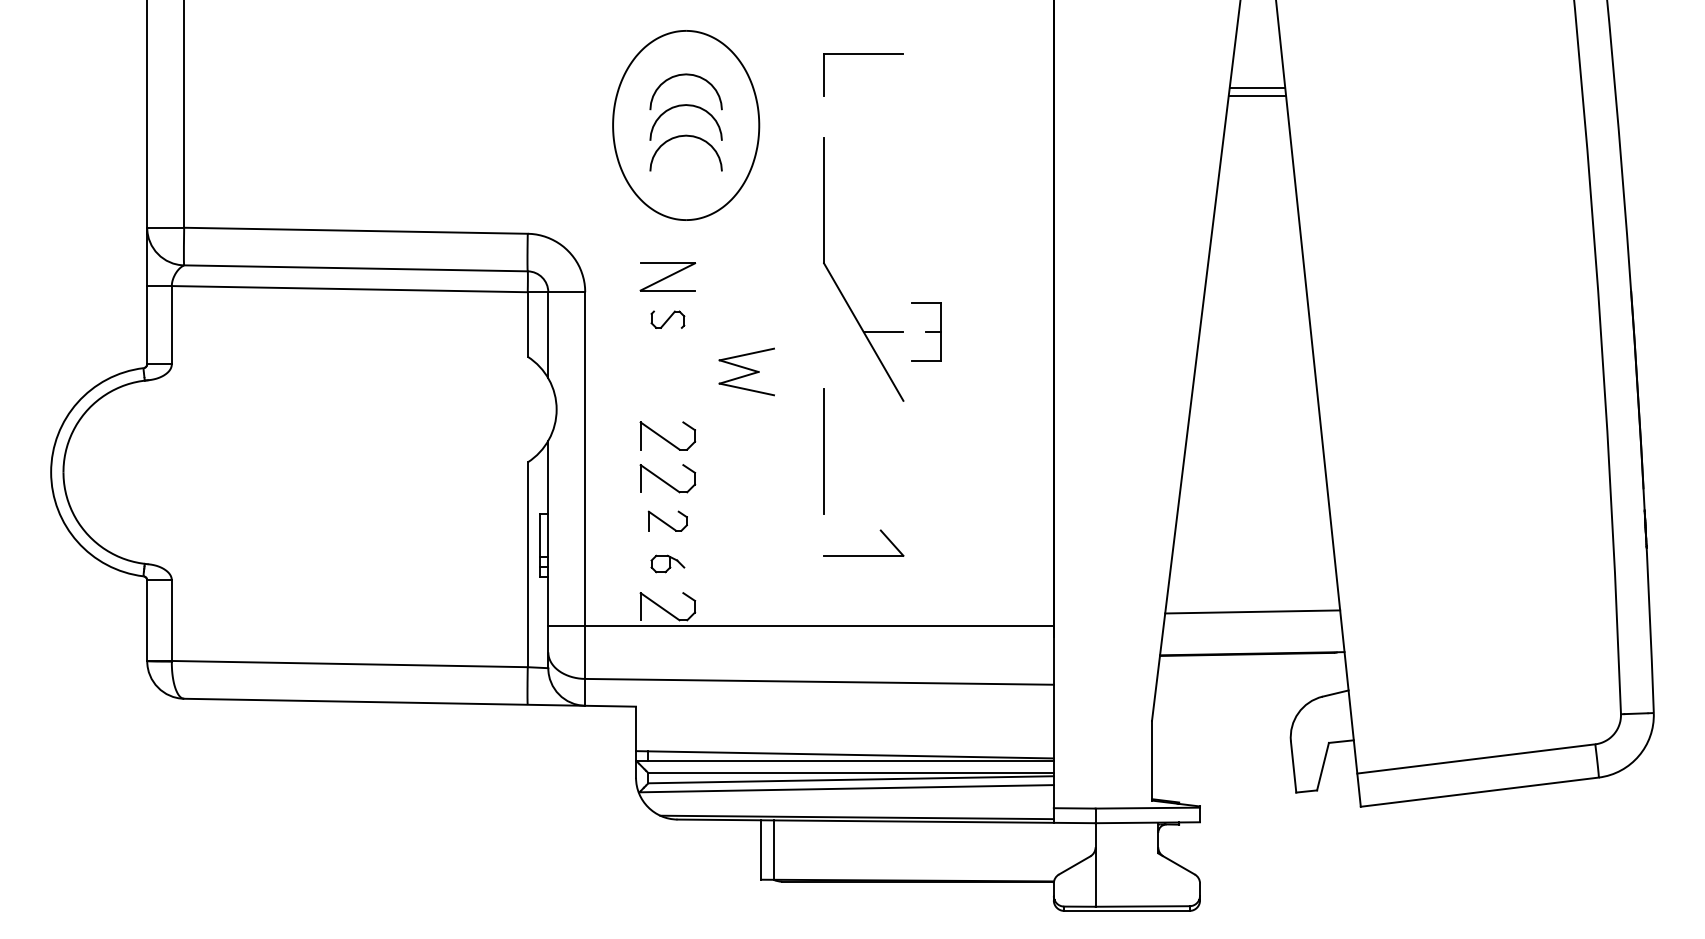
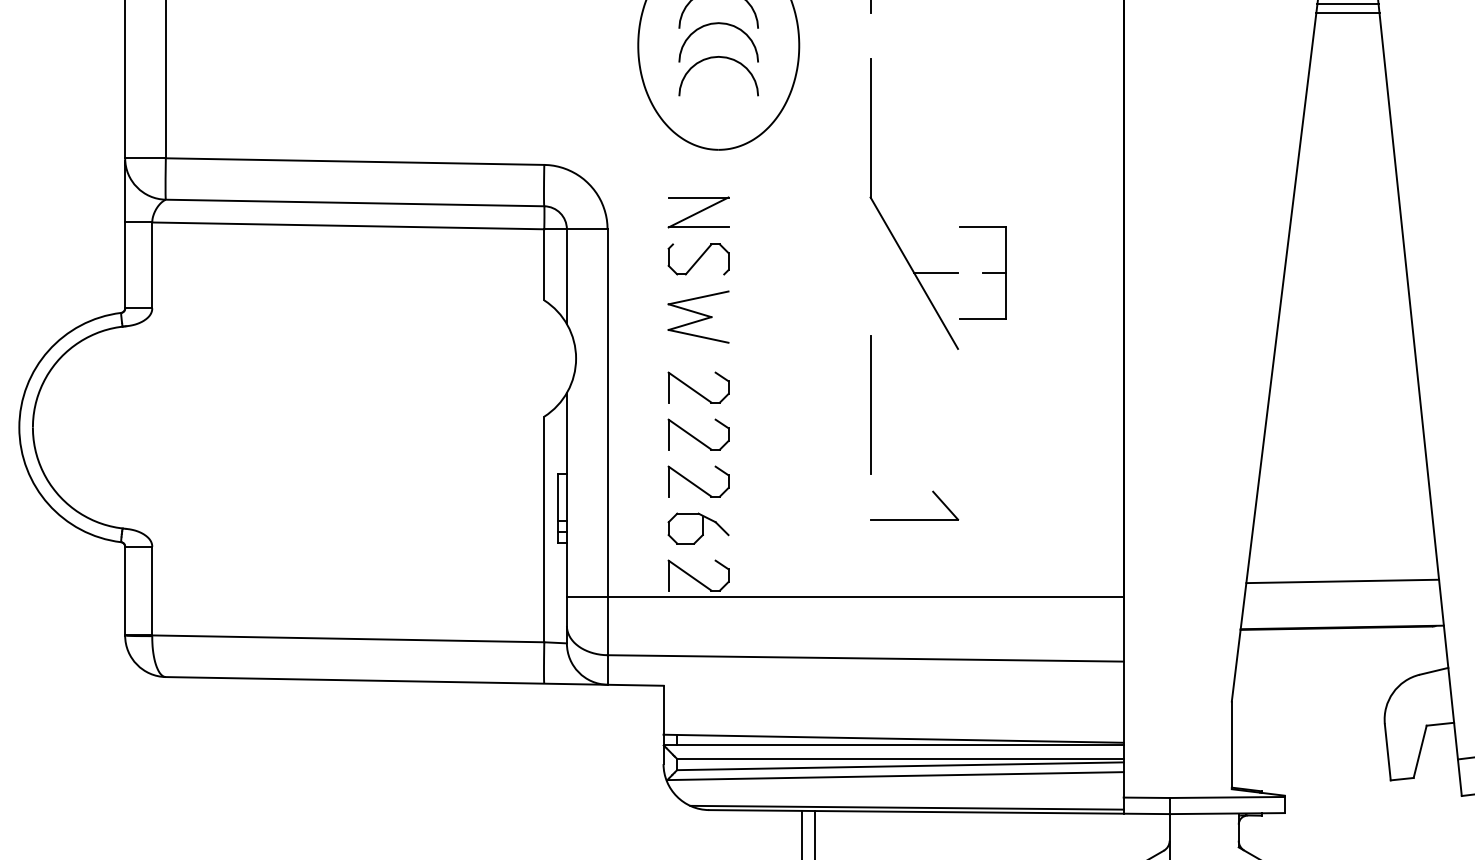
part: (667, 319) -> (698, 259), size x1.67
part: (926, 331) -> (983, 272), size x1.43
part: (746, 371) -> (698, 316), moved
part: (667, 520) -> (698, 480), size x1.43
part: (667, 563) -> (698, 528), size x1.67

